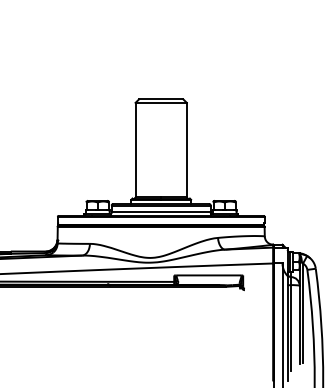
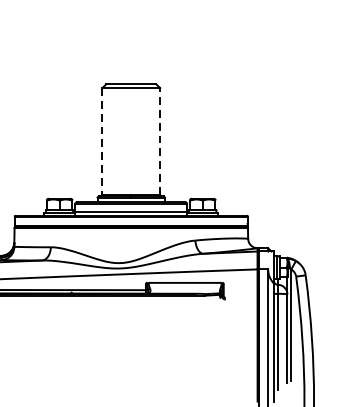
line: (186, 149) -> (159, 140), solid -> dashed
line: (135, 150) -> (102, 141), solid -> dashed

